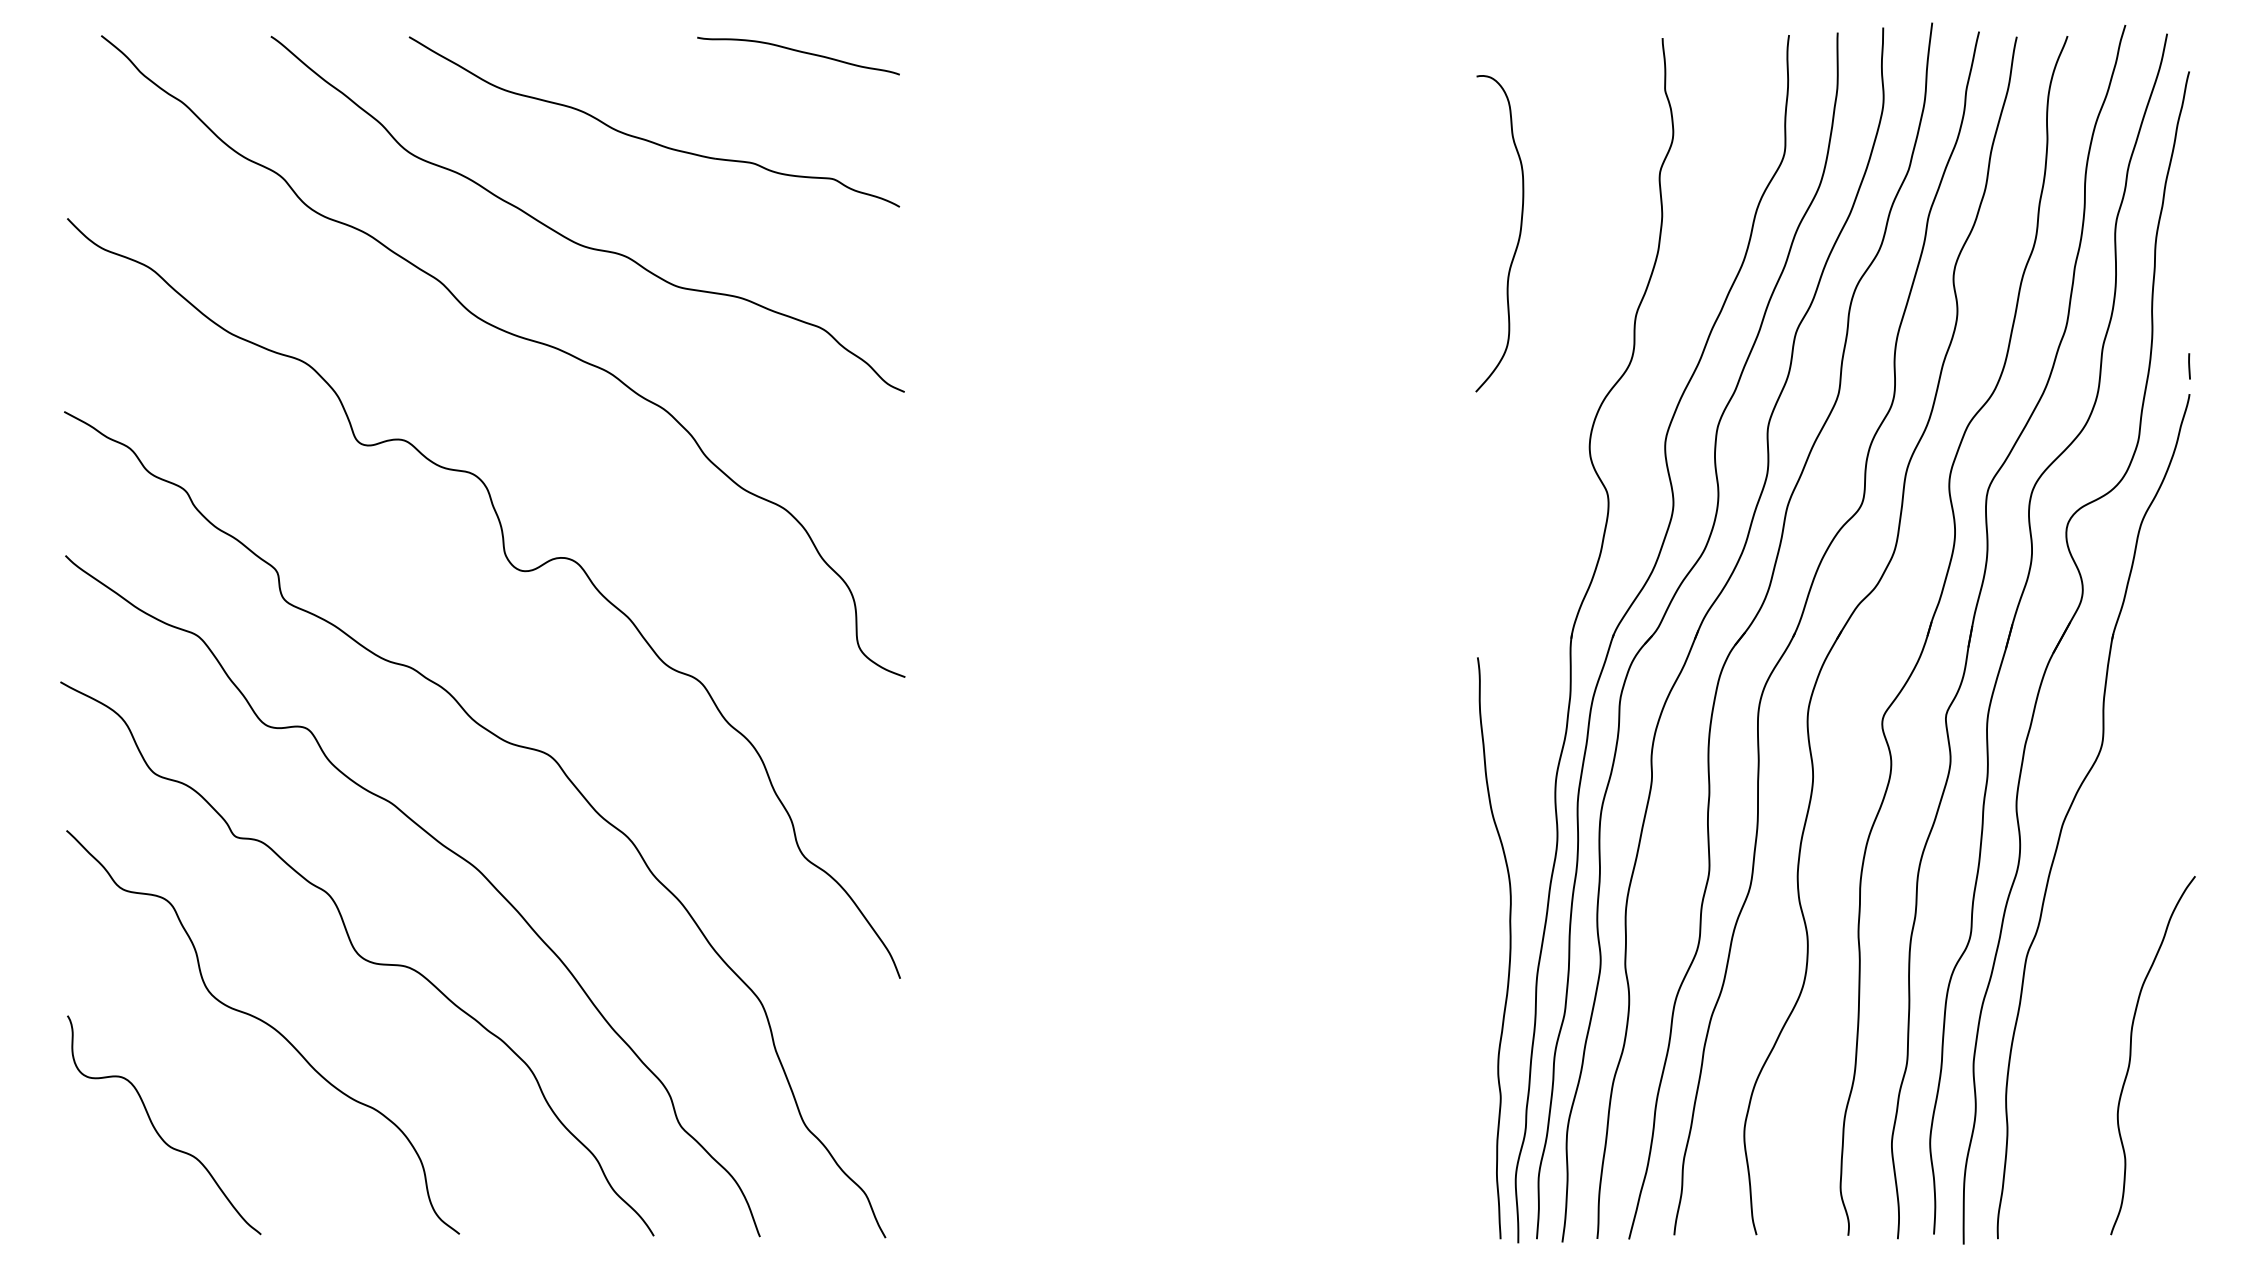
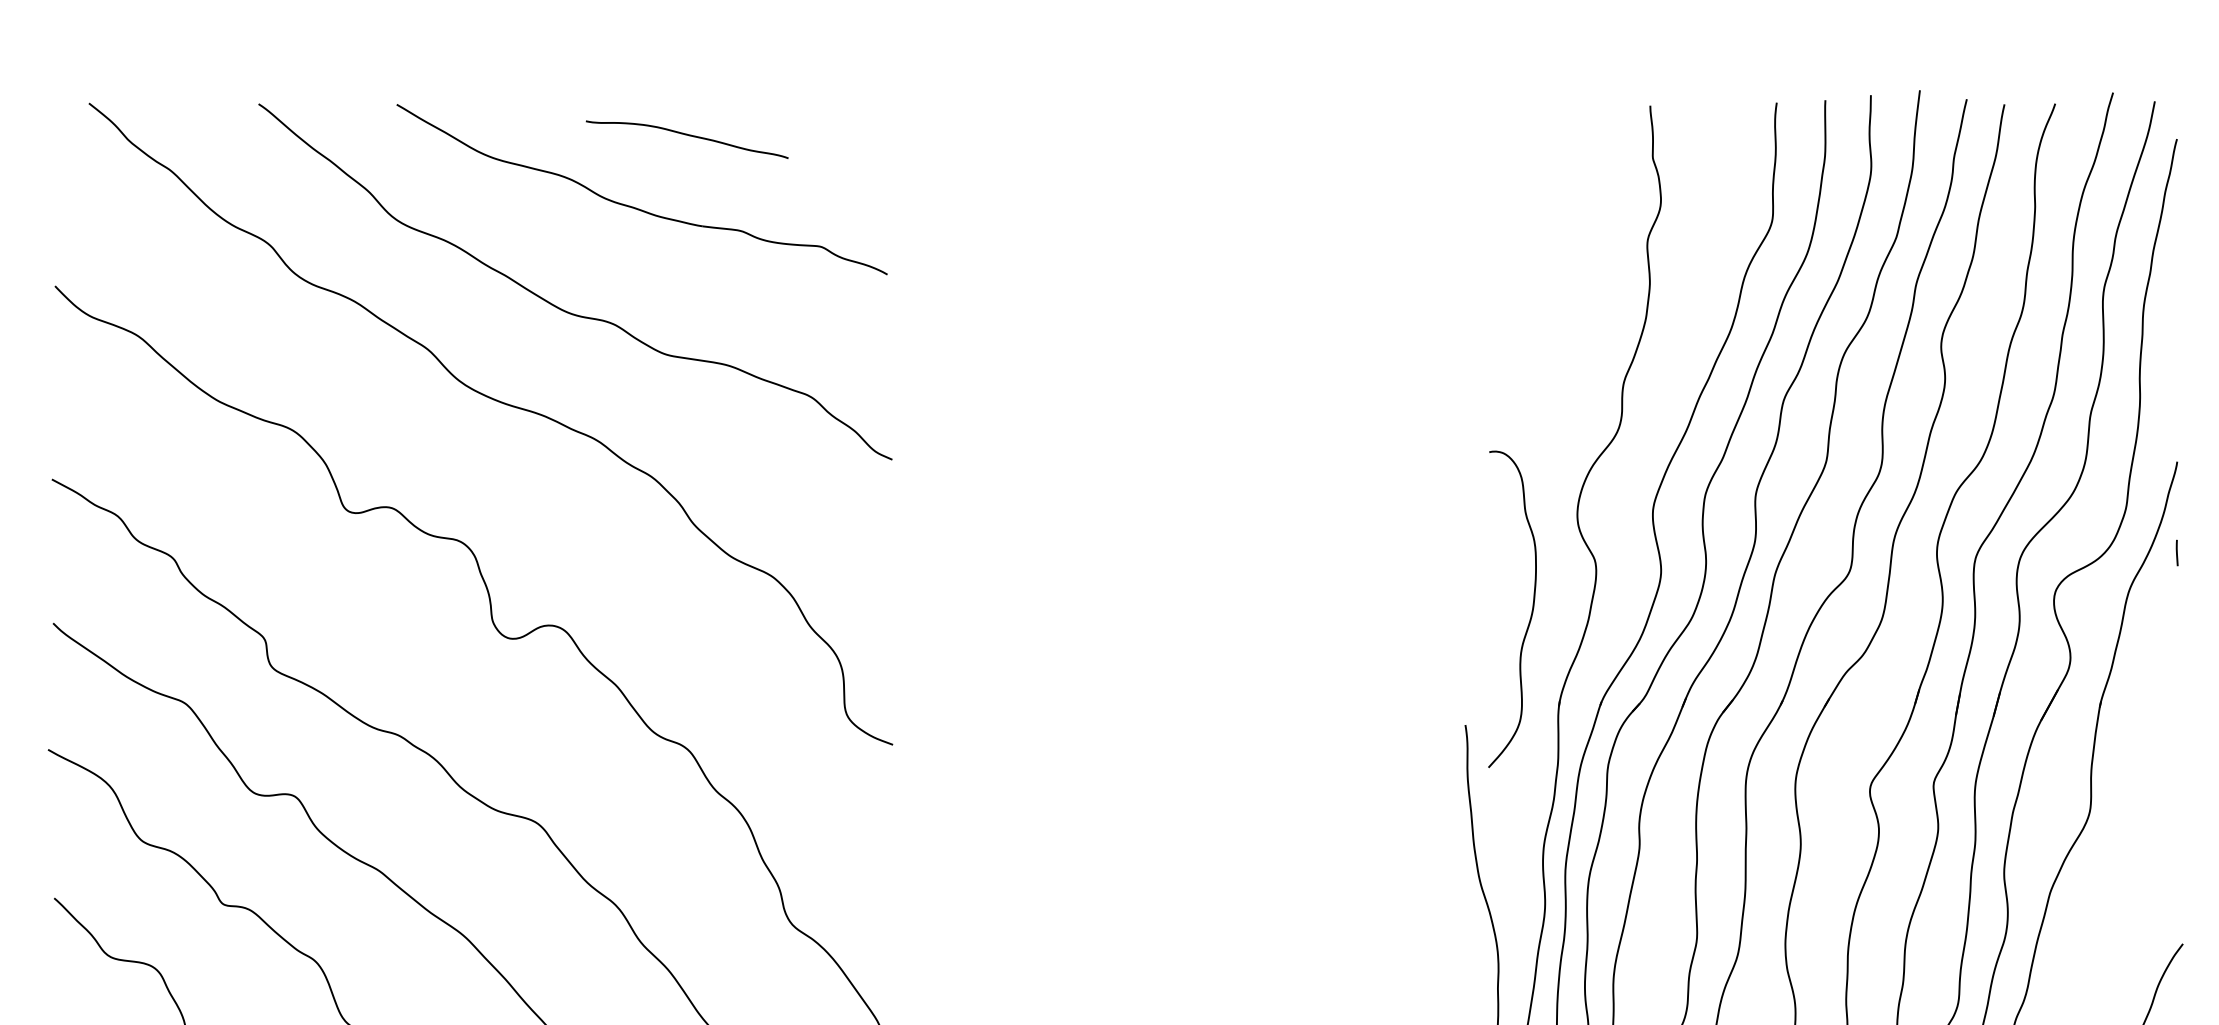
curve: (799, 52) -> (688, 136), moved
curve: (1518, 236) -> (1531, 612), moved
line: (2189, 366) -> (2177, 553), moved

